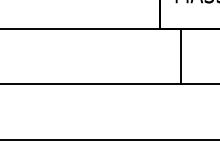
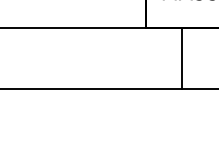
line: (180, 56) -> (182, 58), moved

